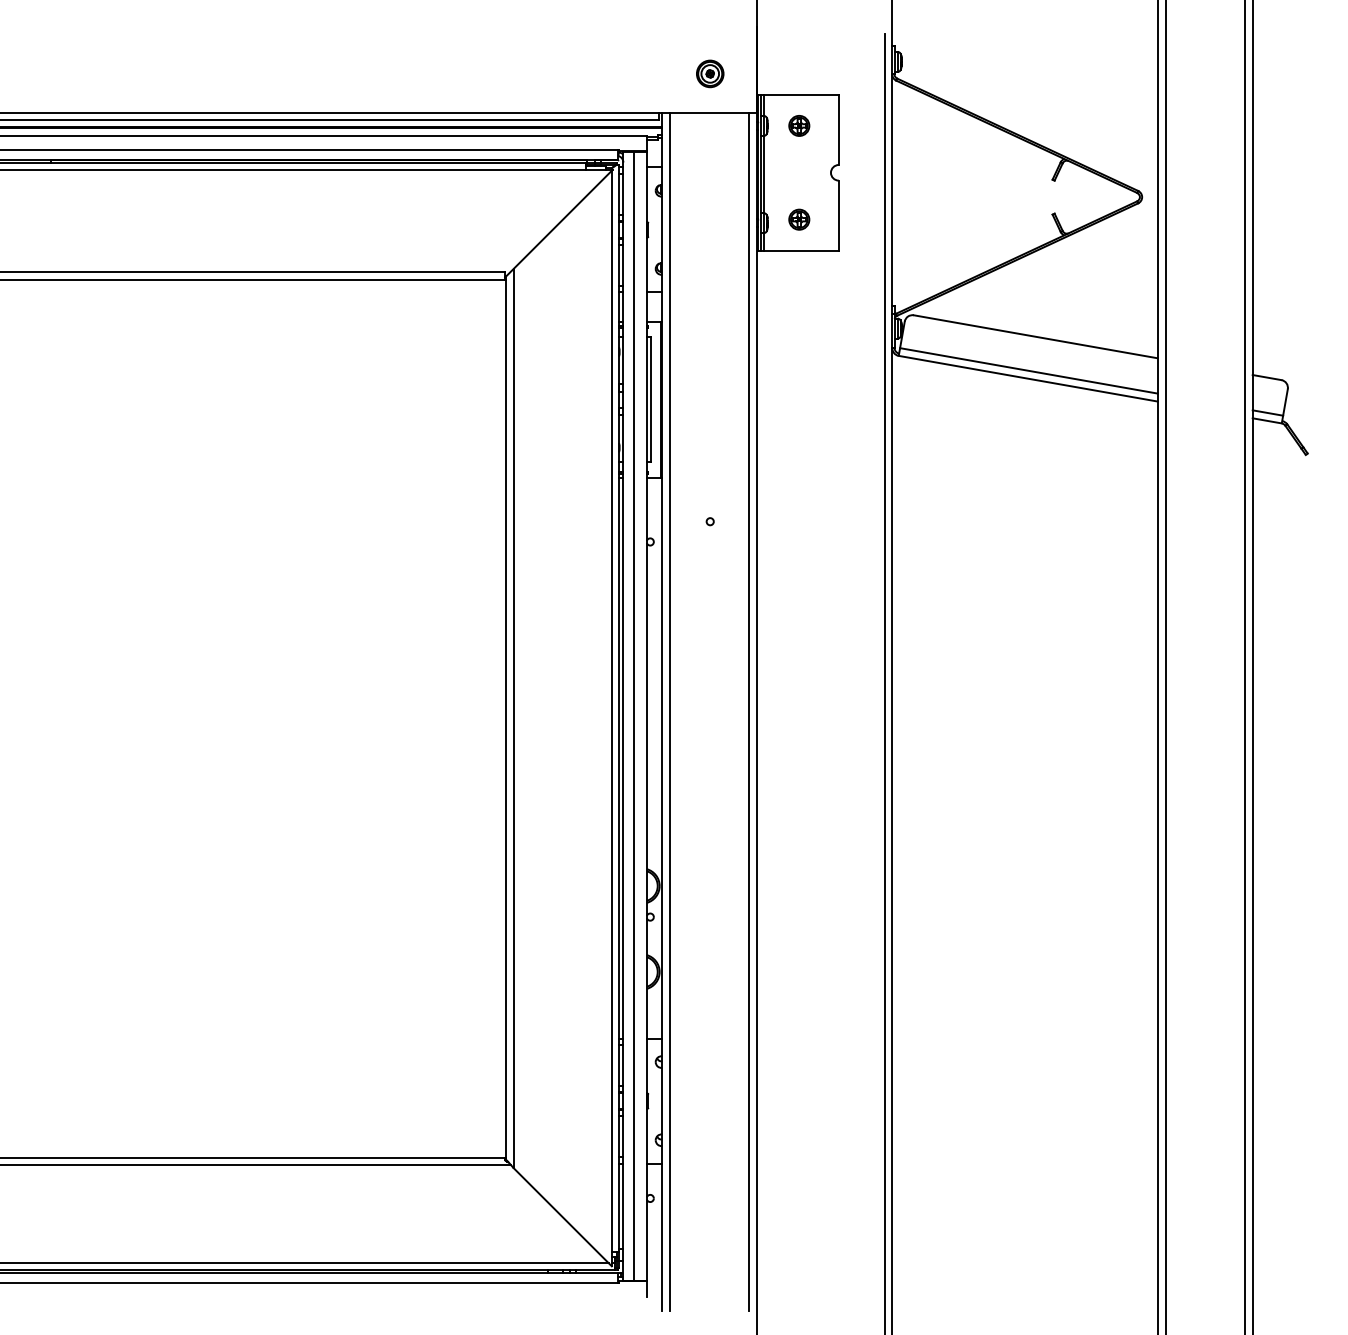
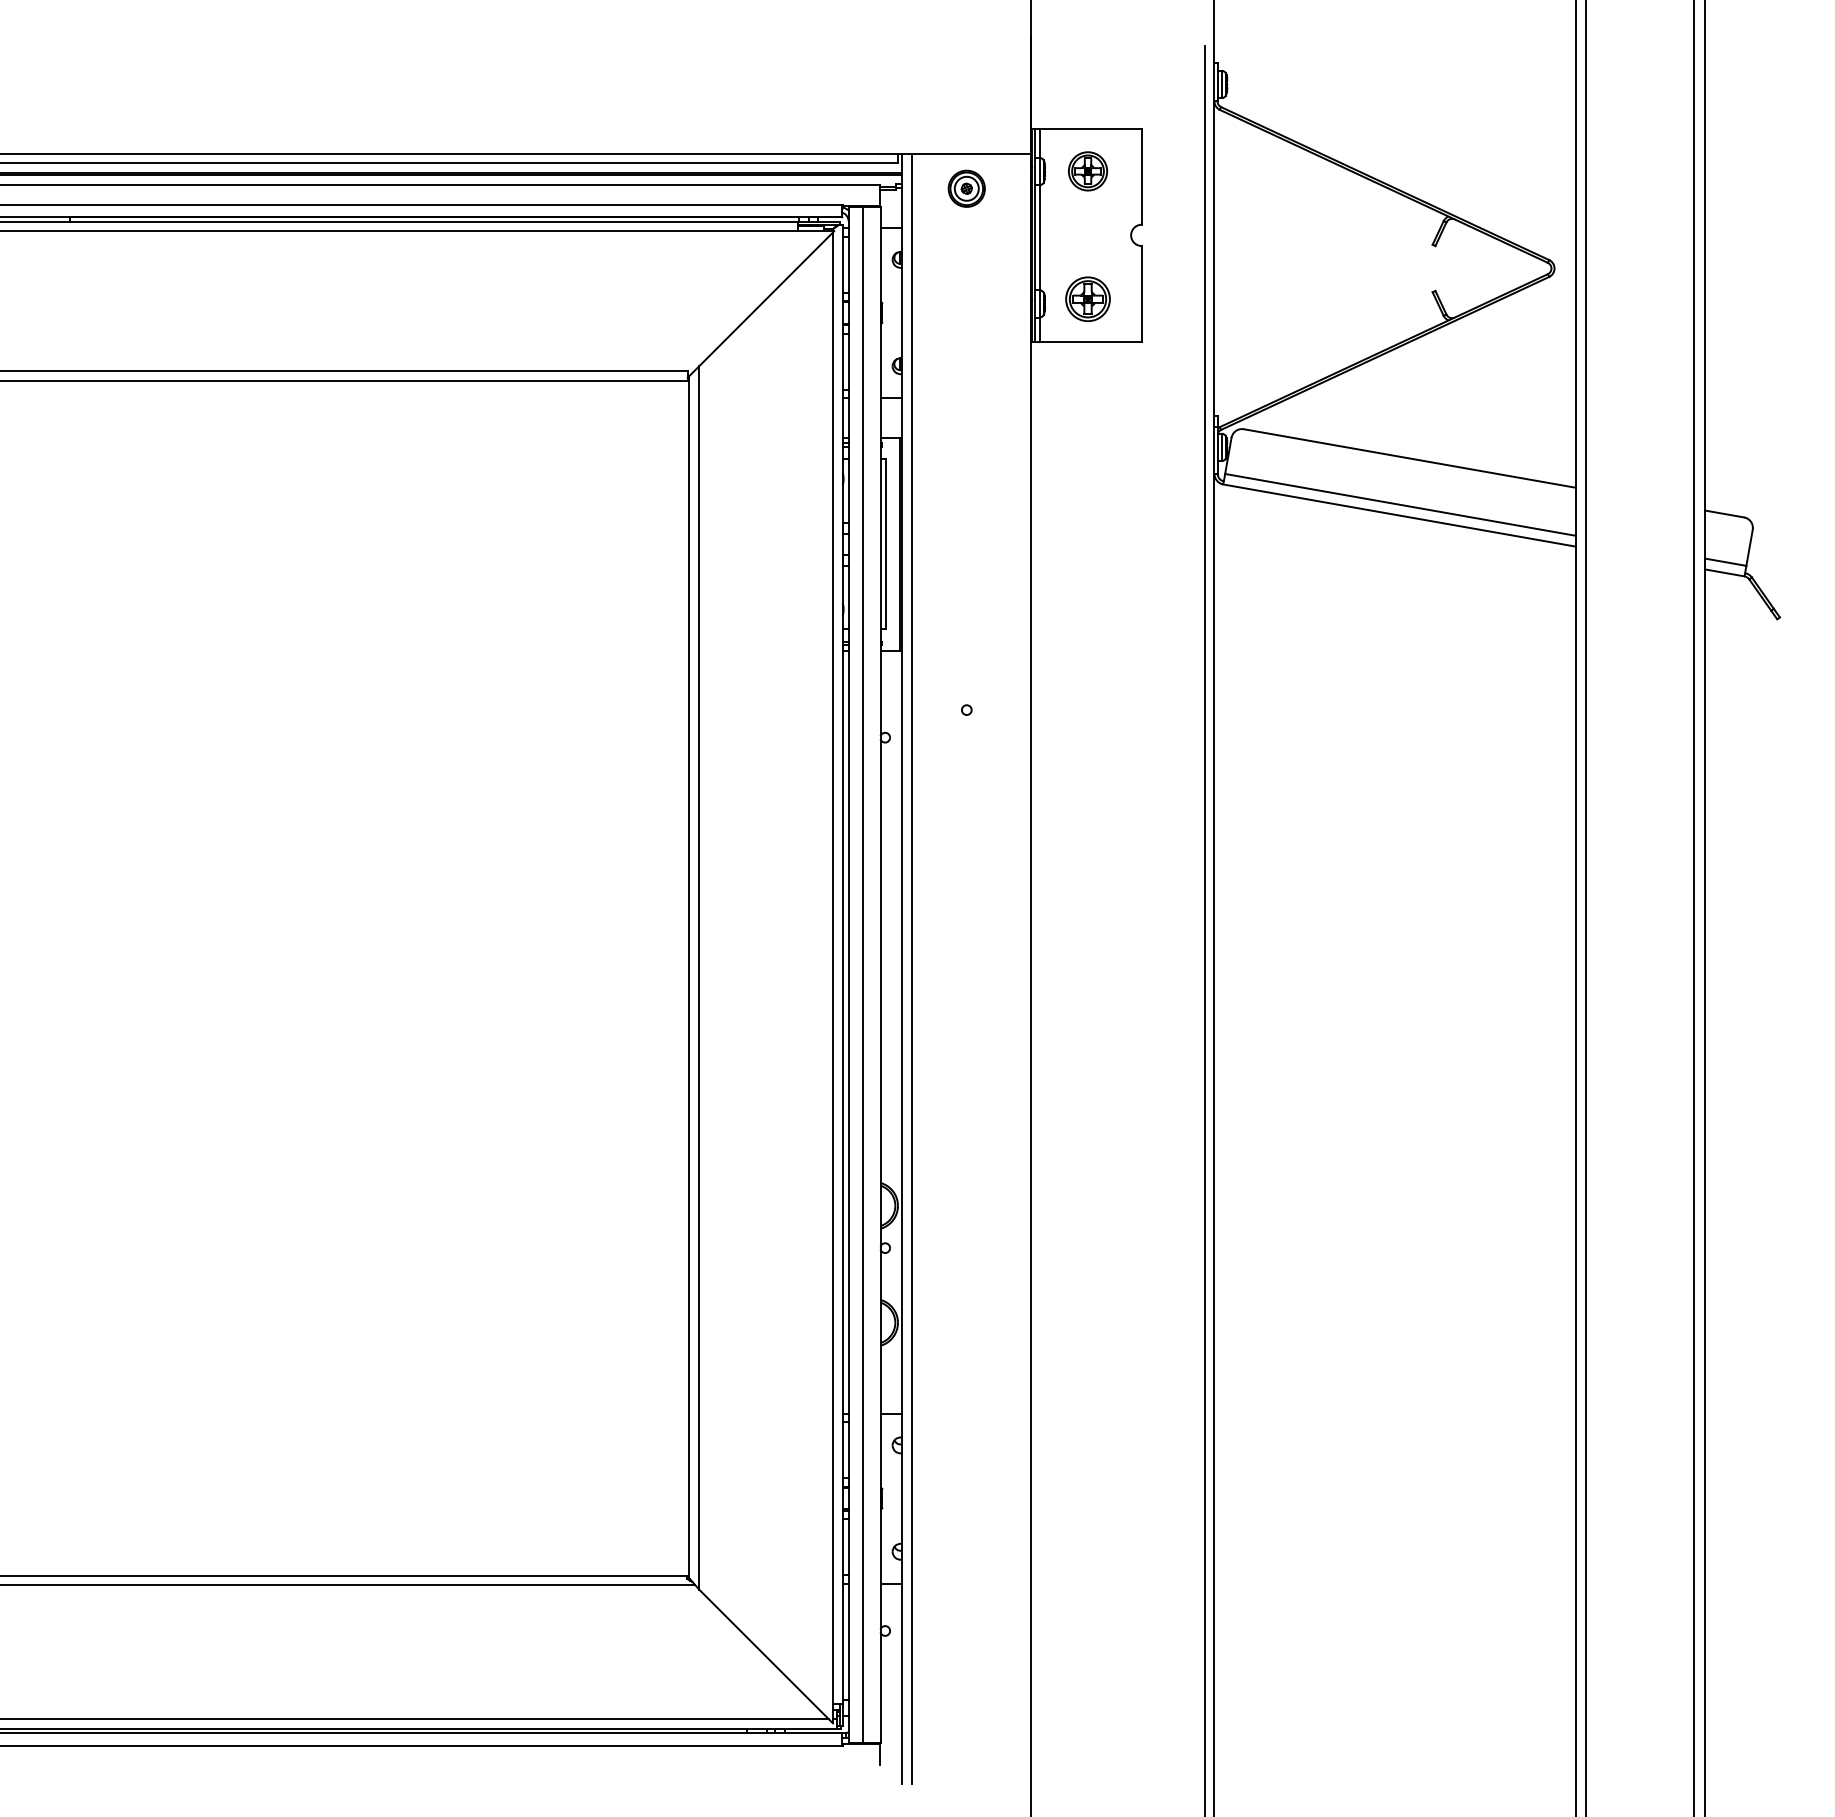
part: (710, 73) -> (966, 188), moved
part: (798, 125) -> (1087, 171), size x1.4
part: (798, 219) -> (1087, 298), size x1.6
line: (749, 712) -> (1020, 969), removed

